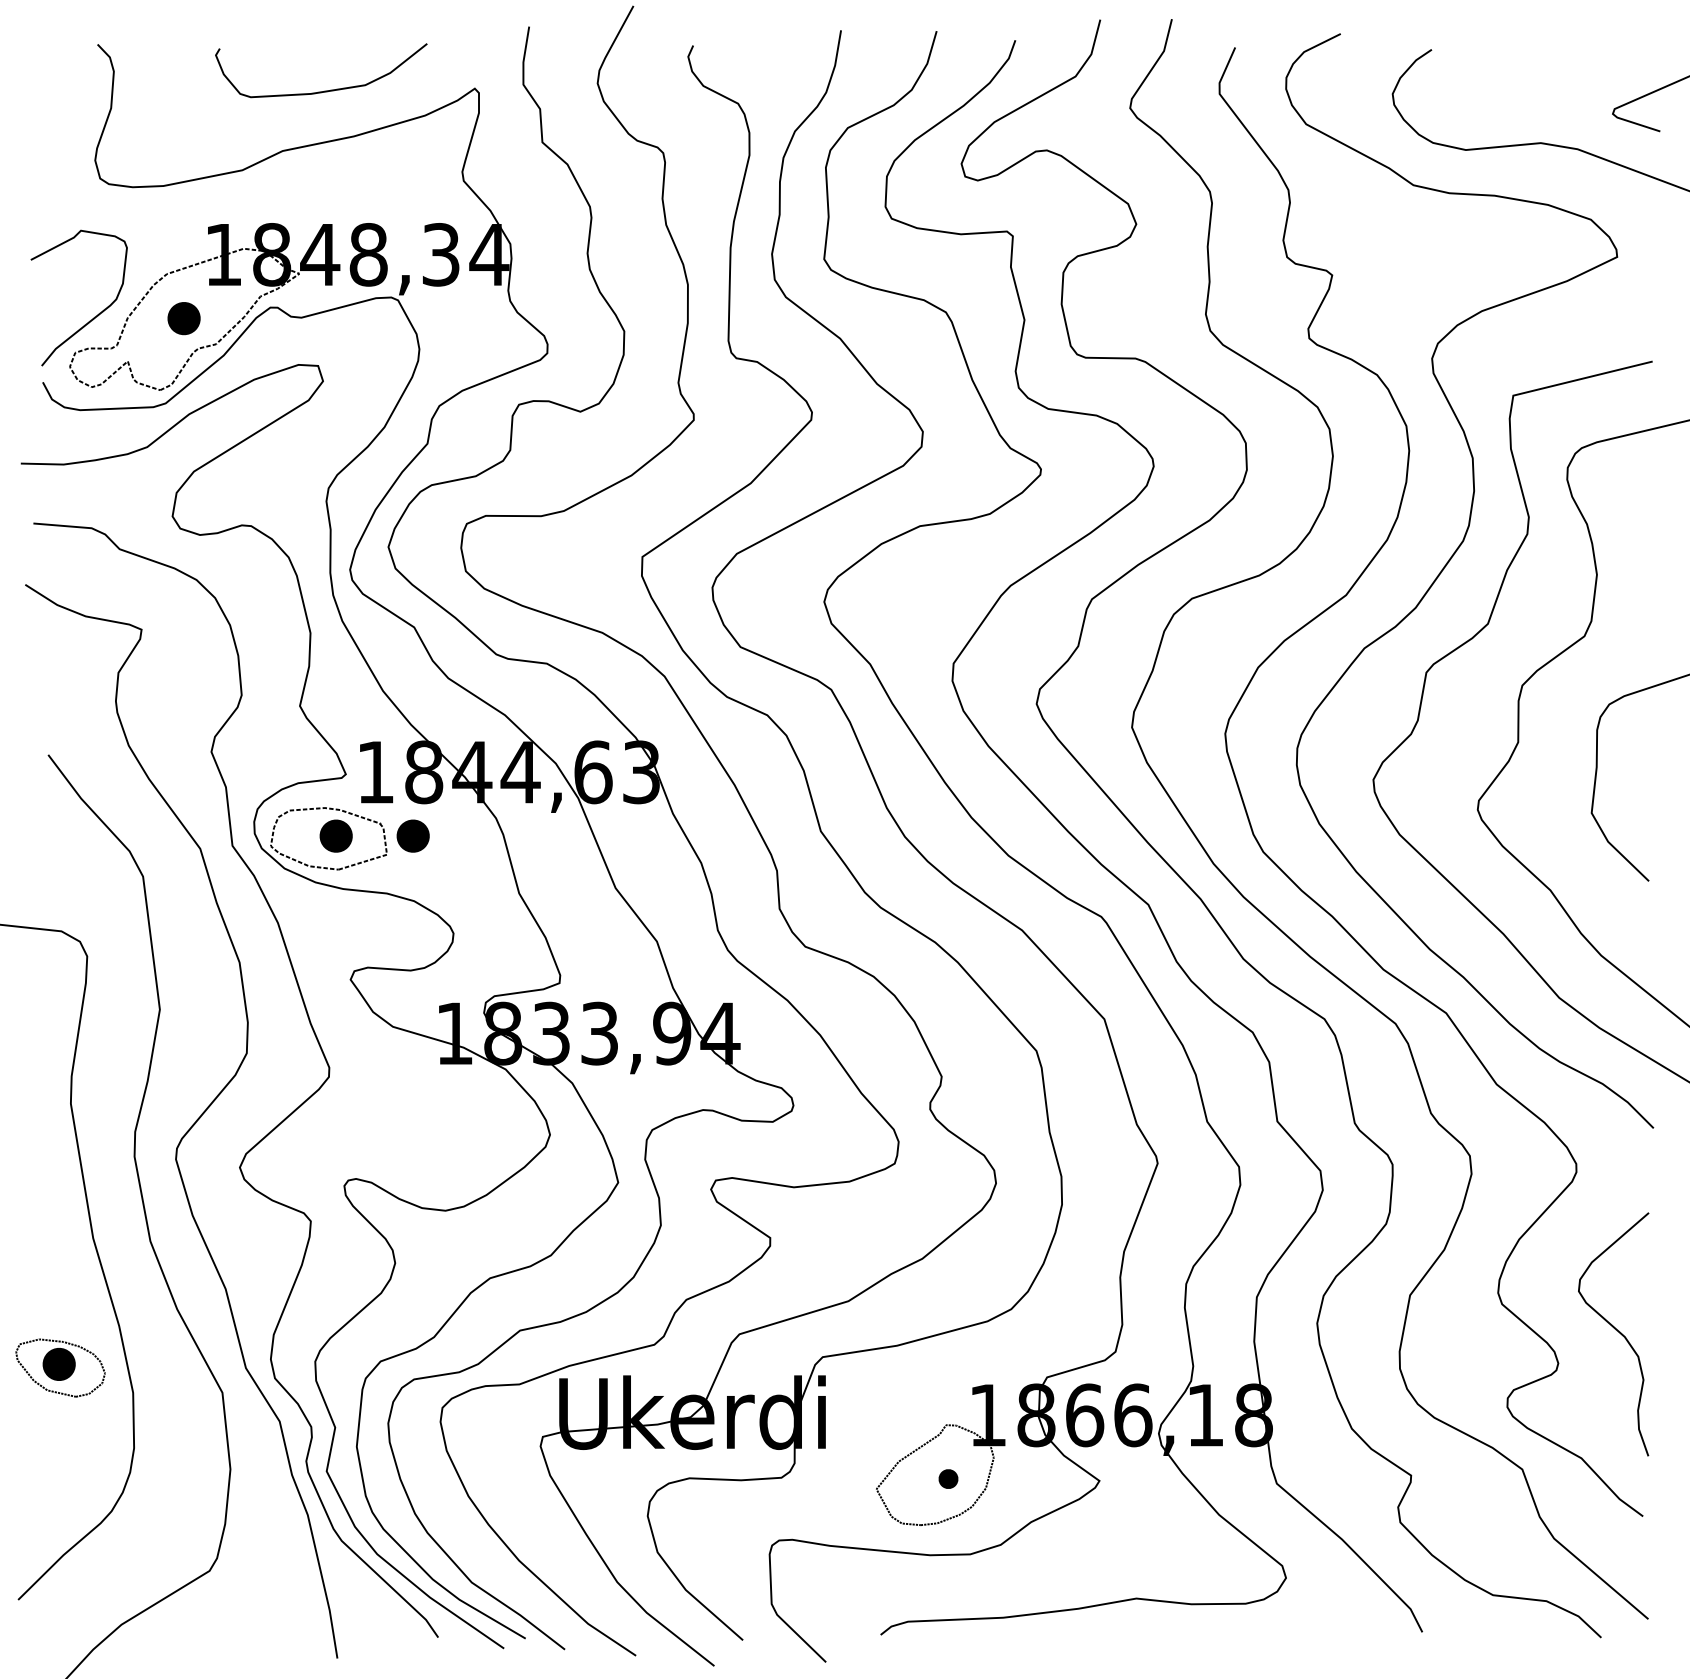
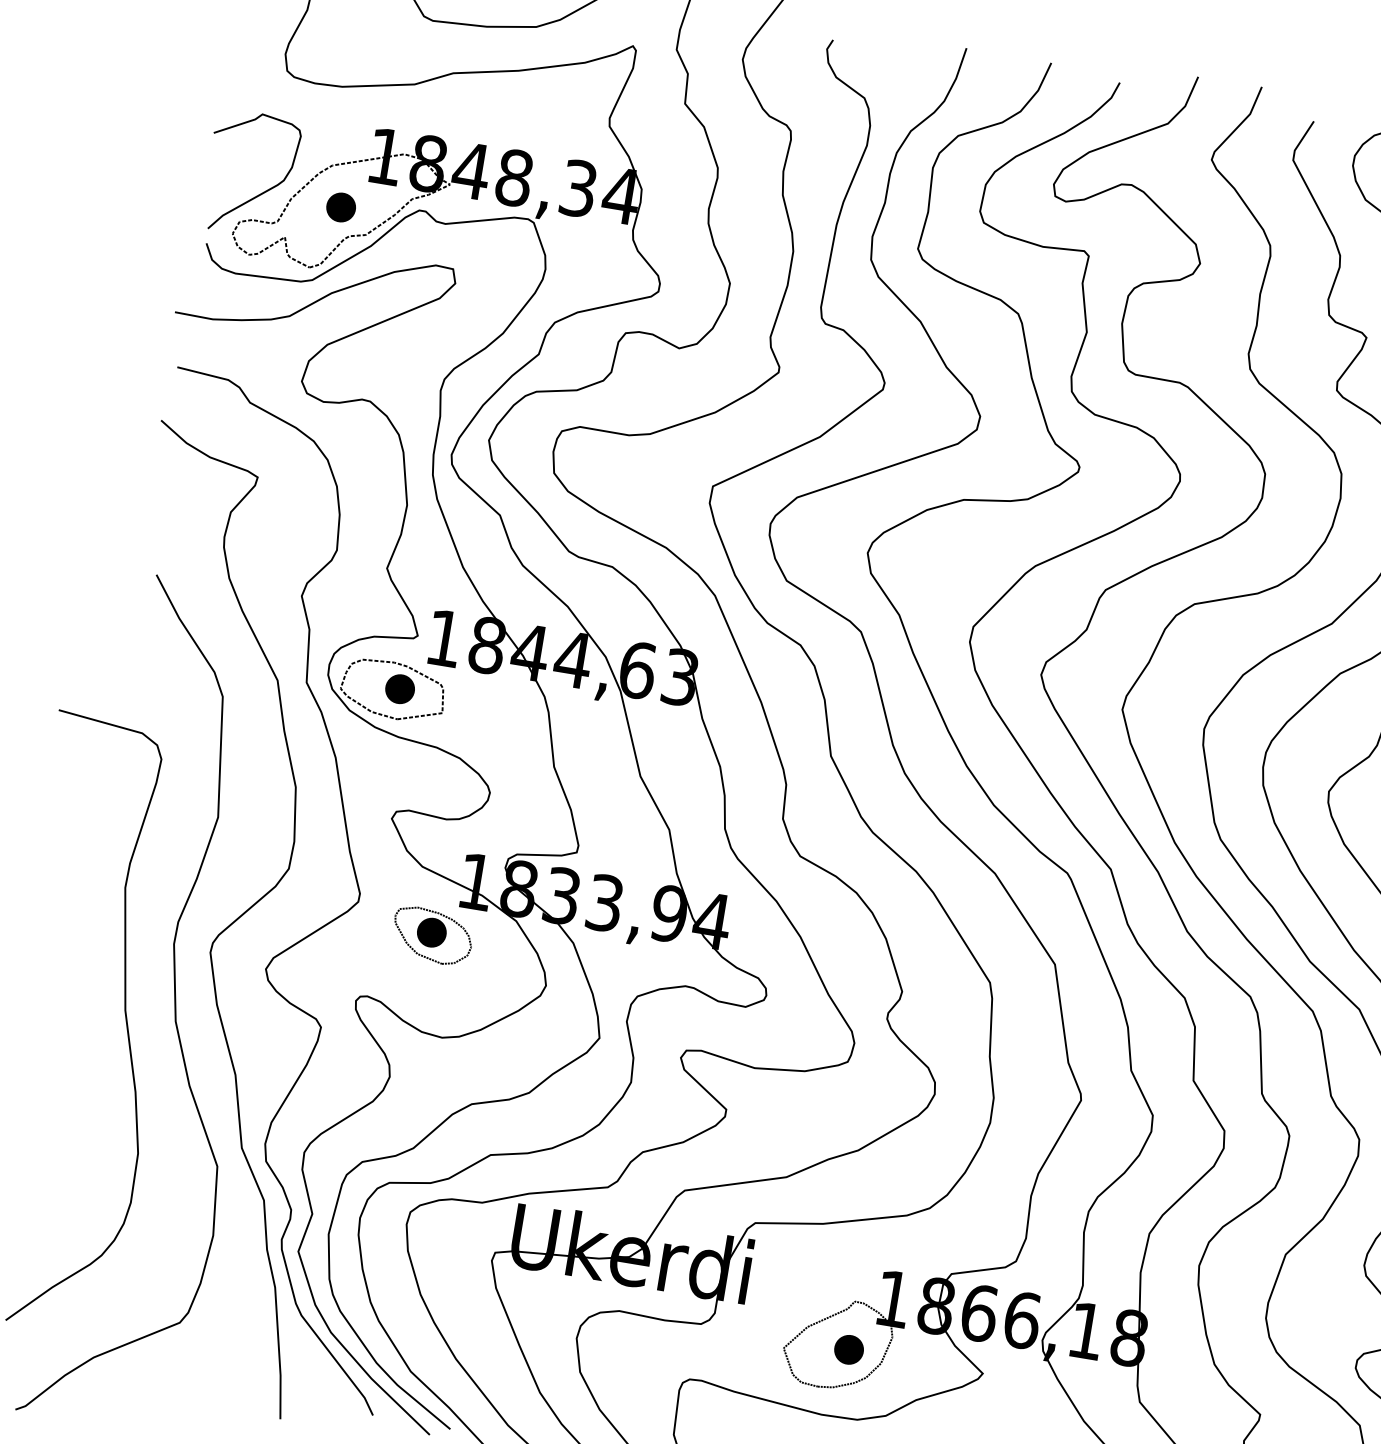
part: (412, 835) -> (467, 699), removed
part: (60, 1367) -> (432, 935), moved
part: (948, 1478) -> (849, 1349), size x1.67

